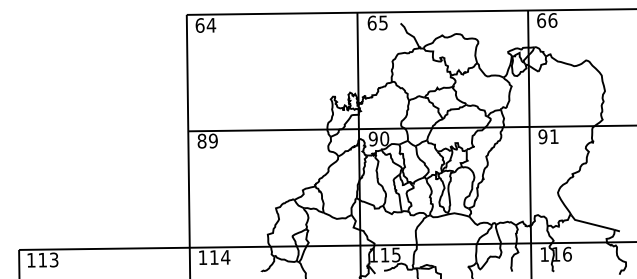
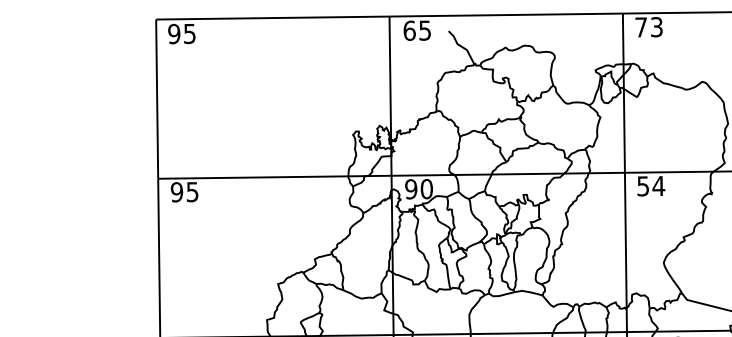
text: (547, 20) -> (649, 27), 66 -> 73
text: (205, 25) -> (181, 34), 64 -> 95
text: (548, 136) -> (650, 185), 91 -> 54
text: (207, 140) -> (184, 191), 89 -> 95

